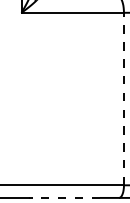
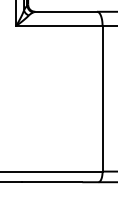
line: (123, 98) -> (102, 98), dashed -> solid
line: (63, 198) -> (51, 182), dashed -> solid

